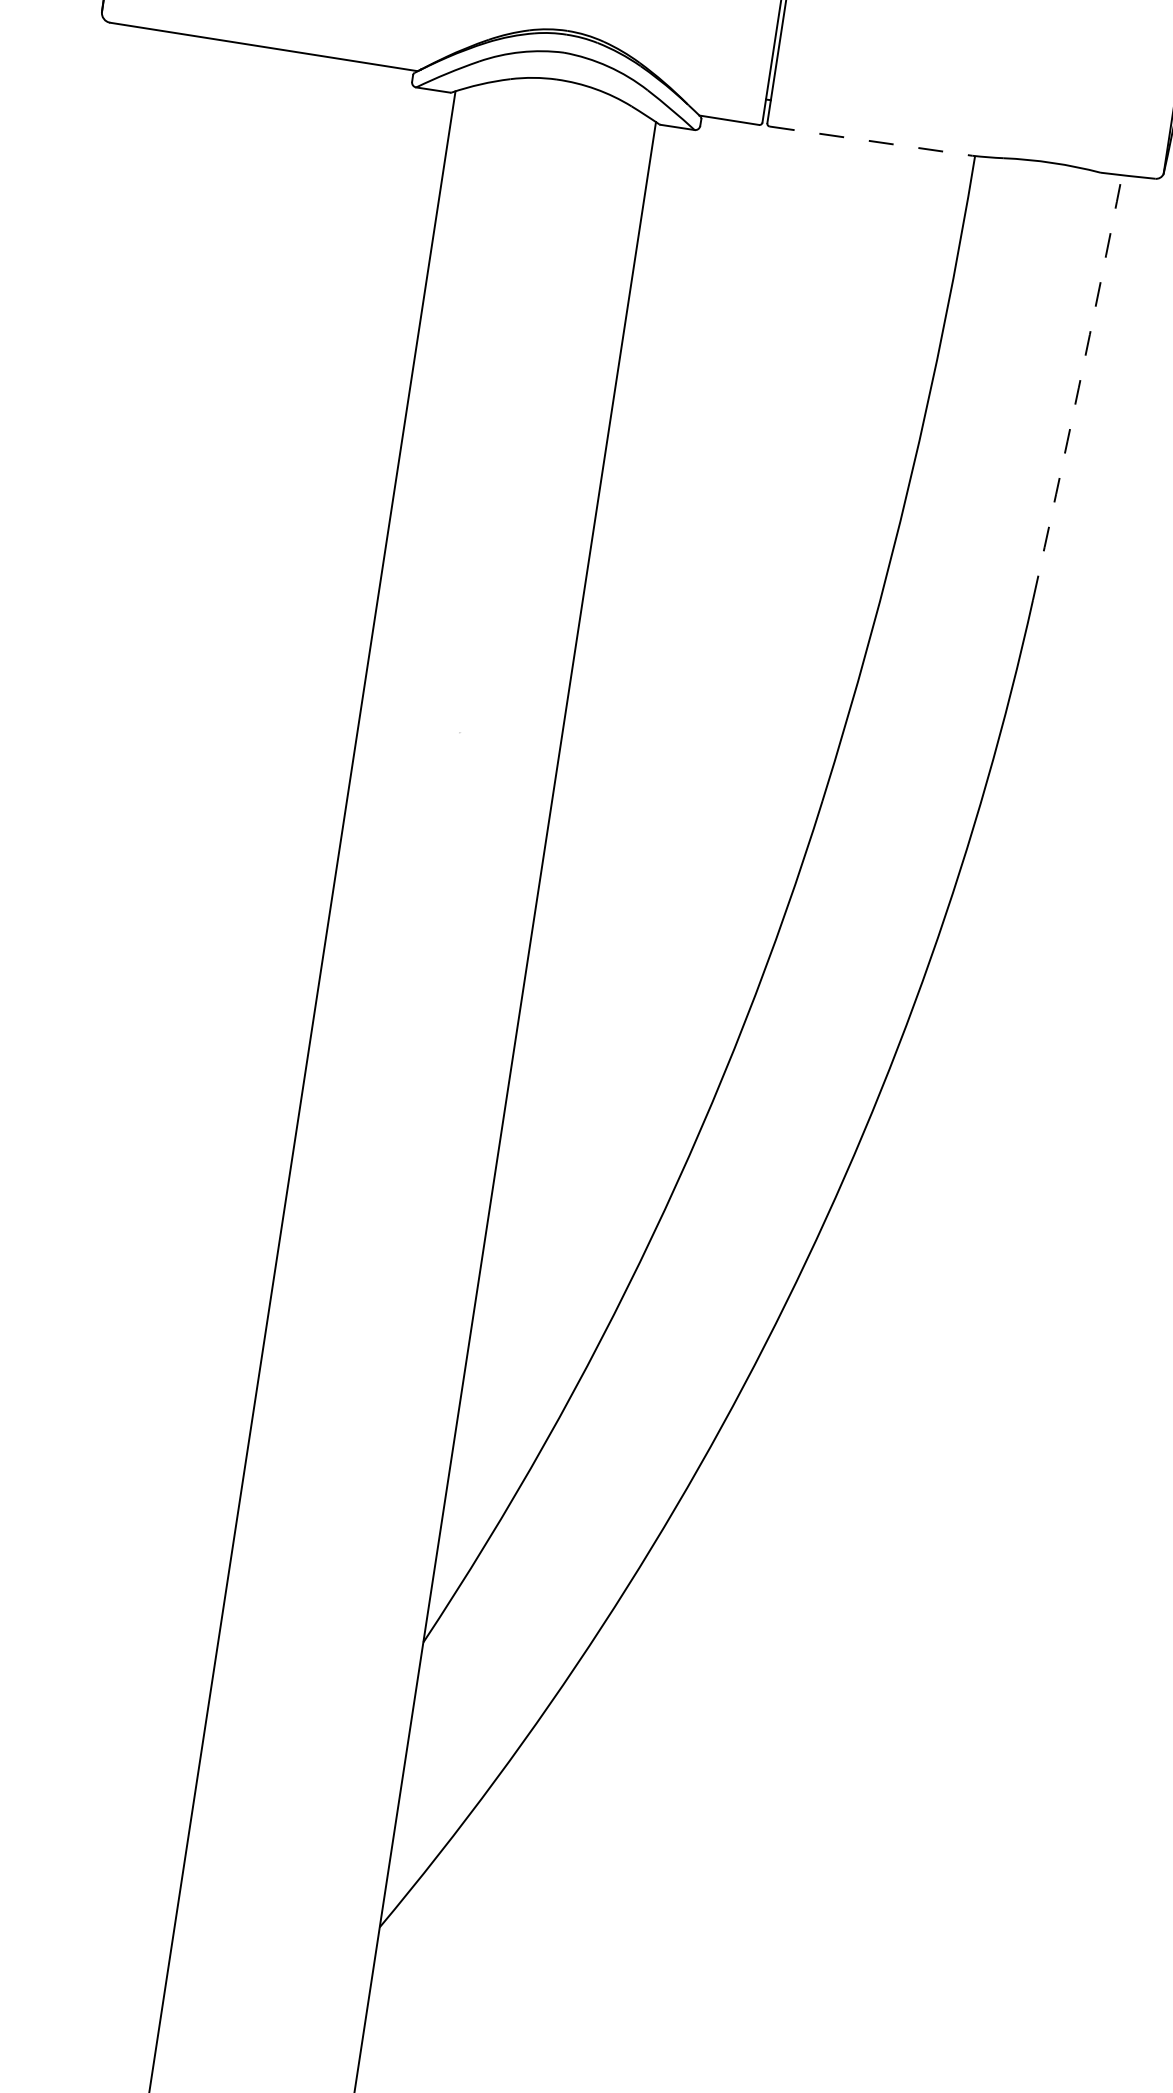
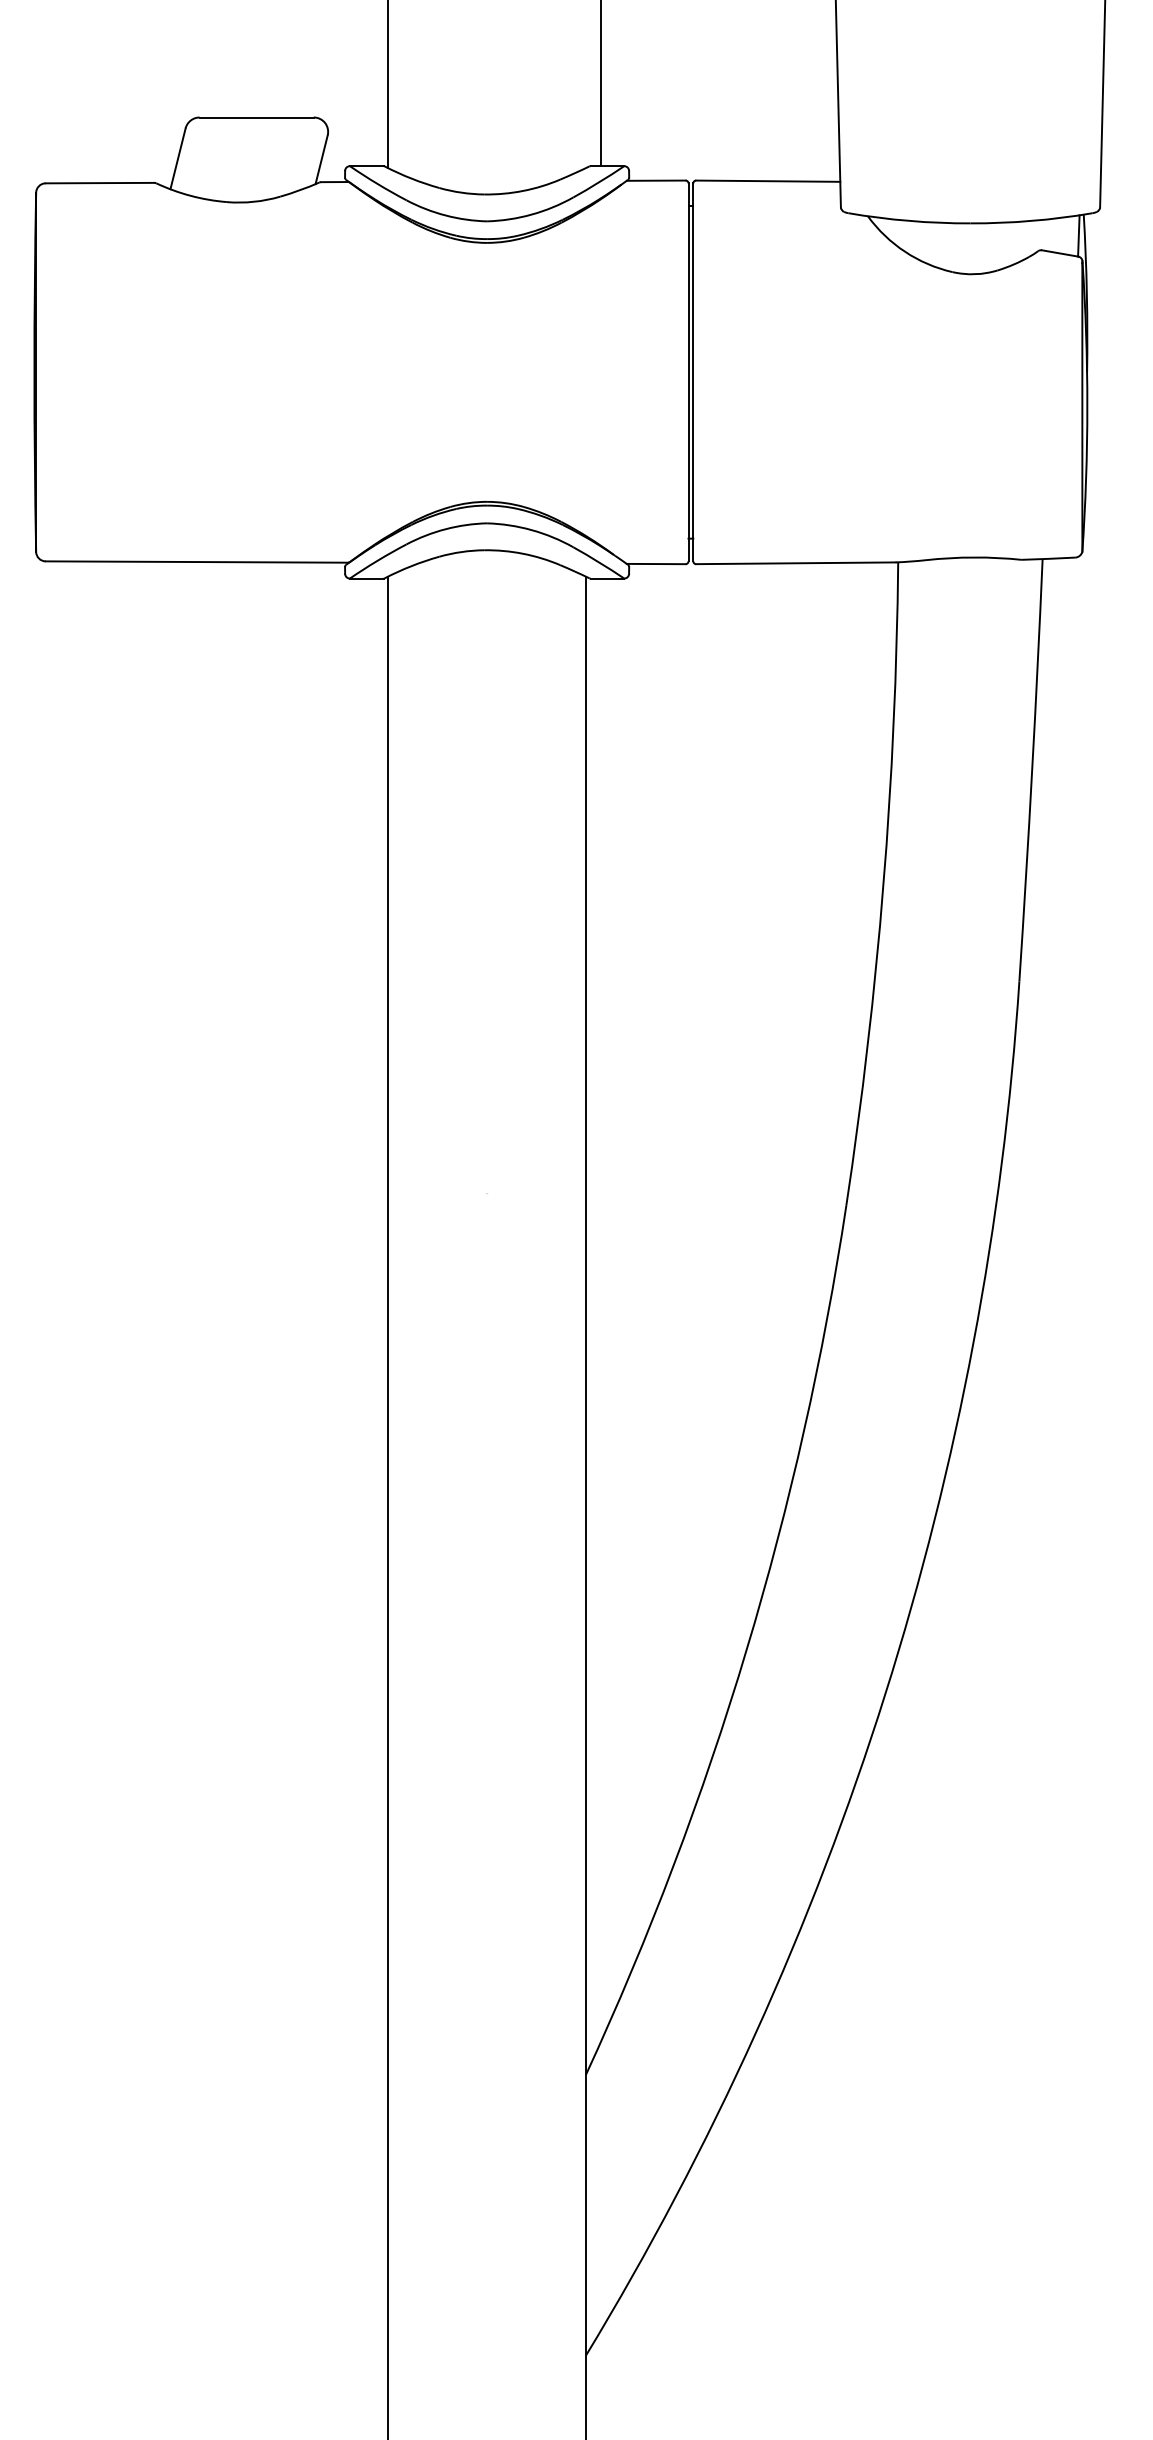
line: (870, 141) -> (795, 563), dashed -> solid
arc: (1079, 388) -> (1032, 770), dashed -> solid

